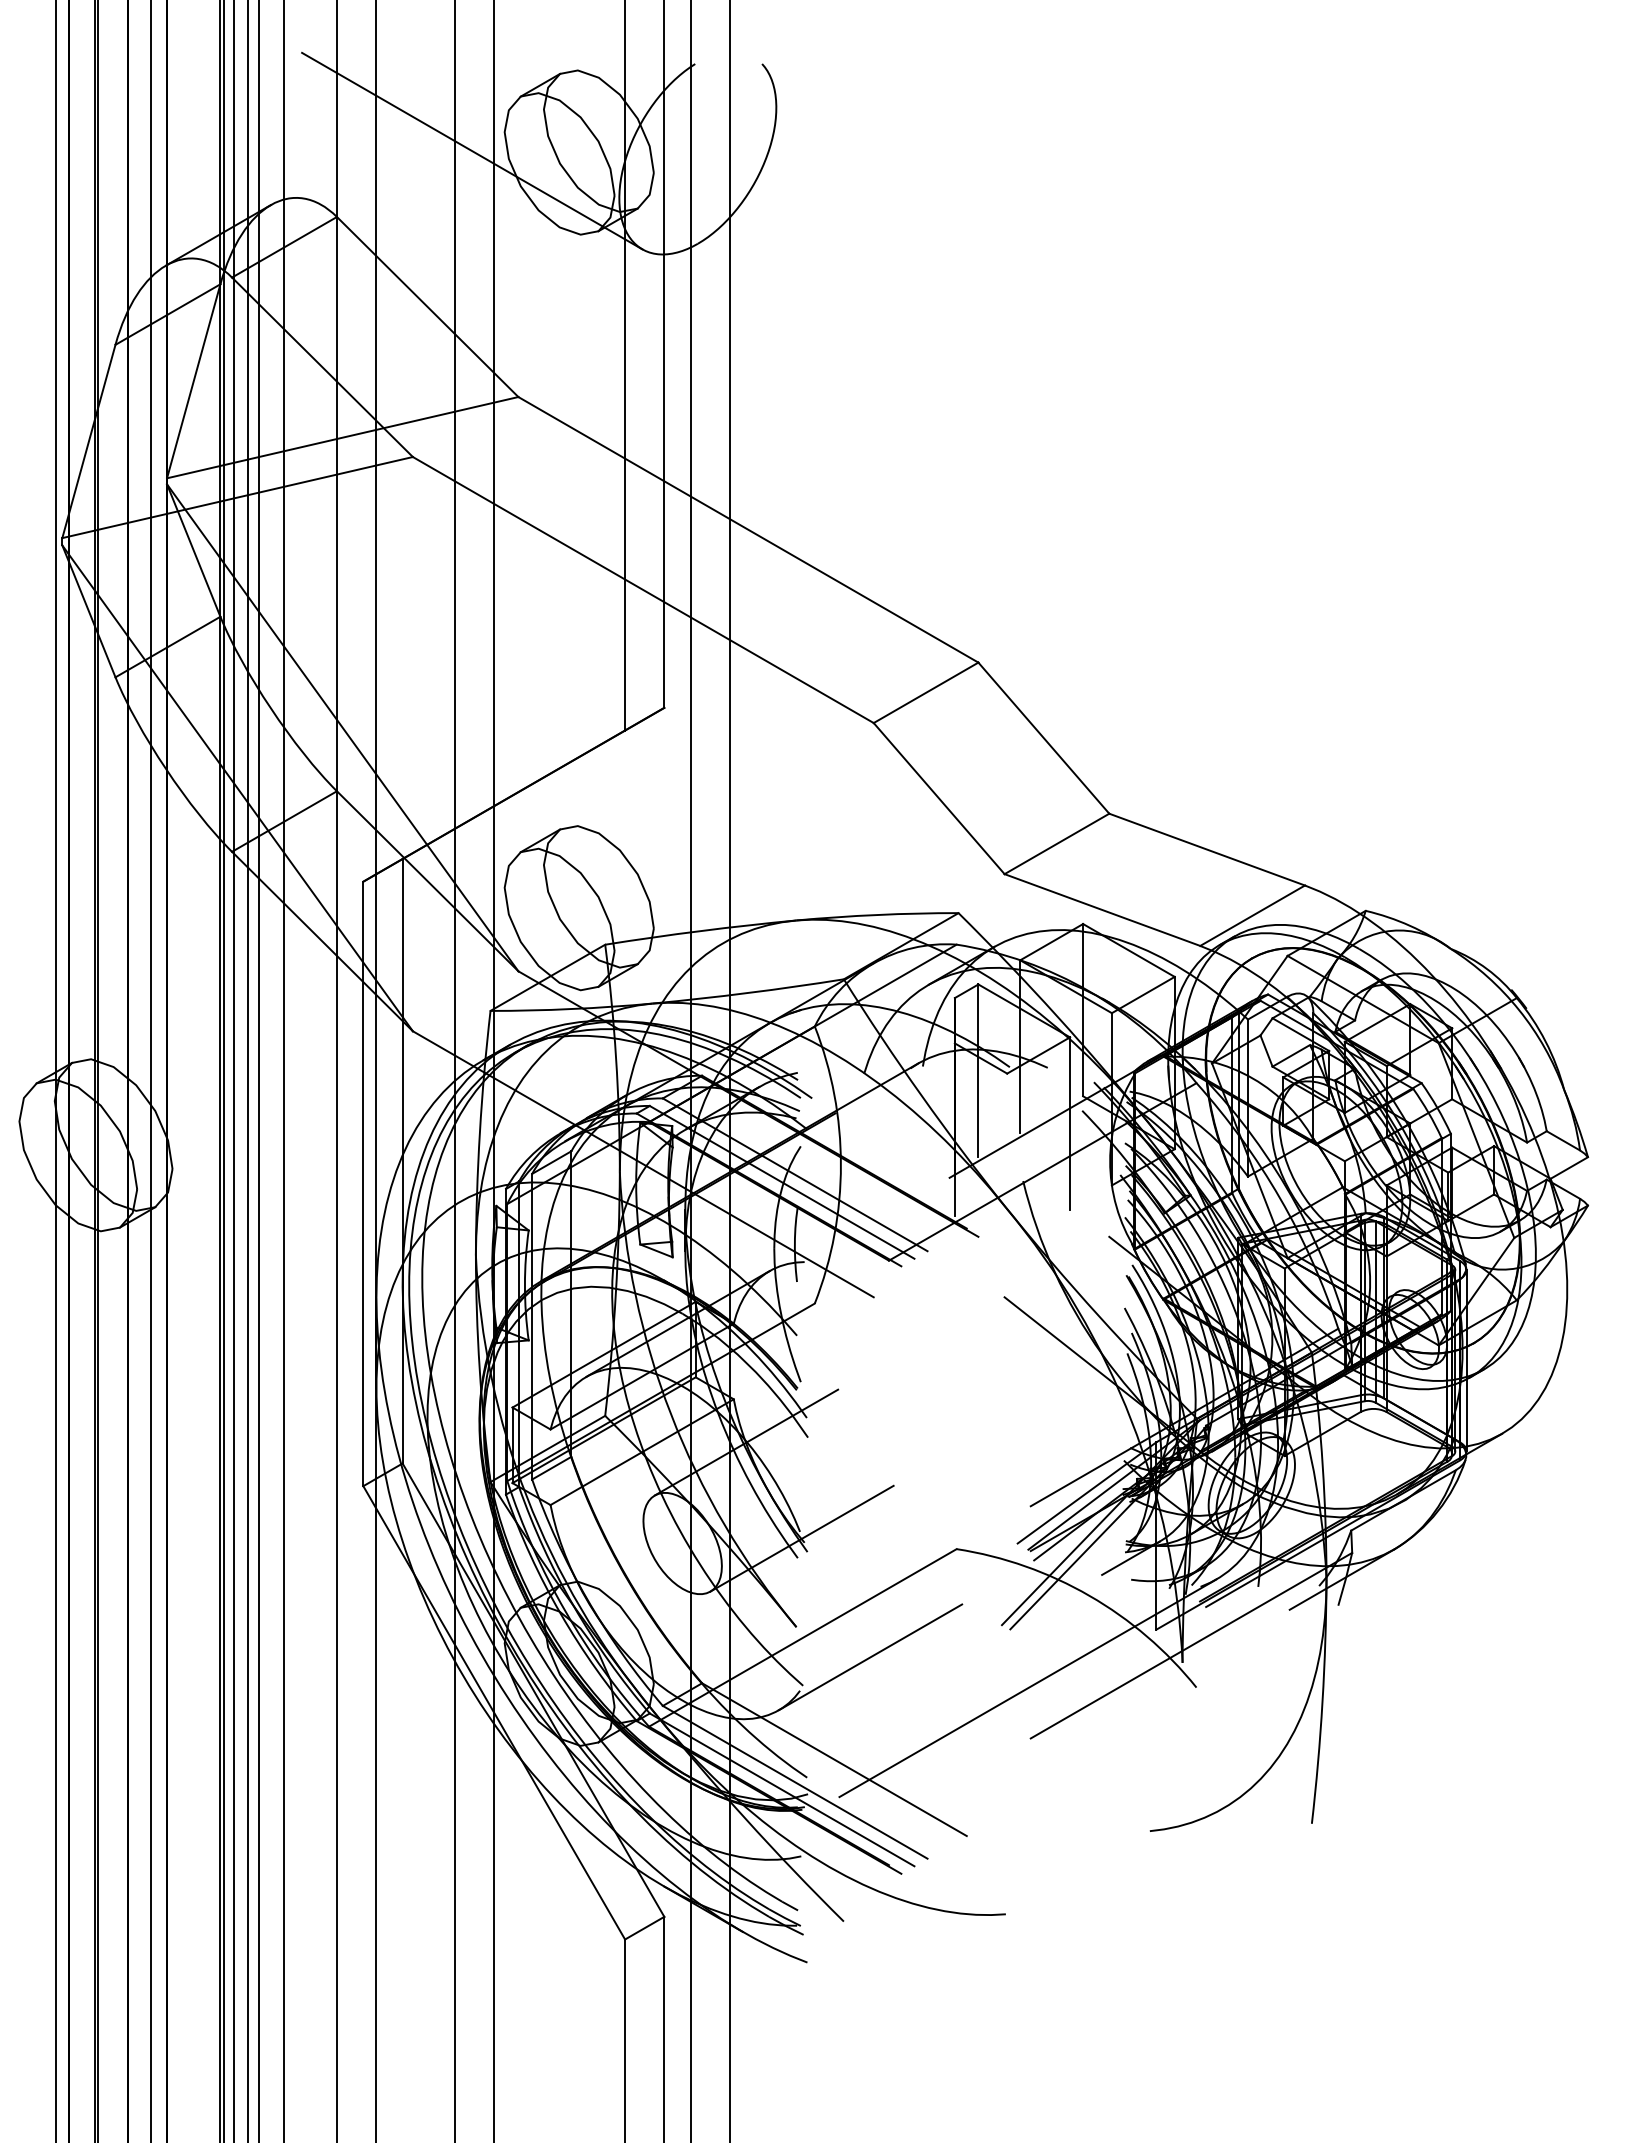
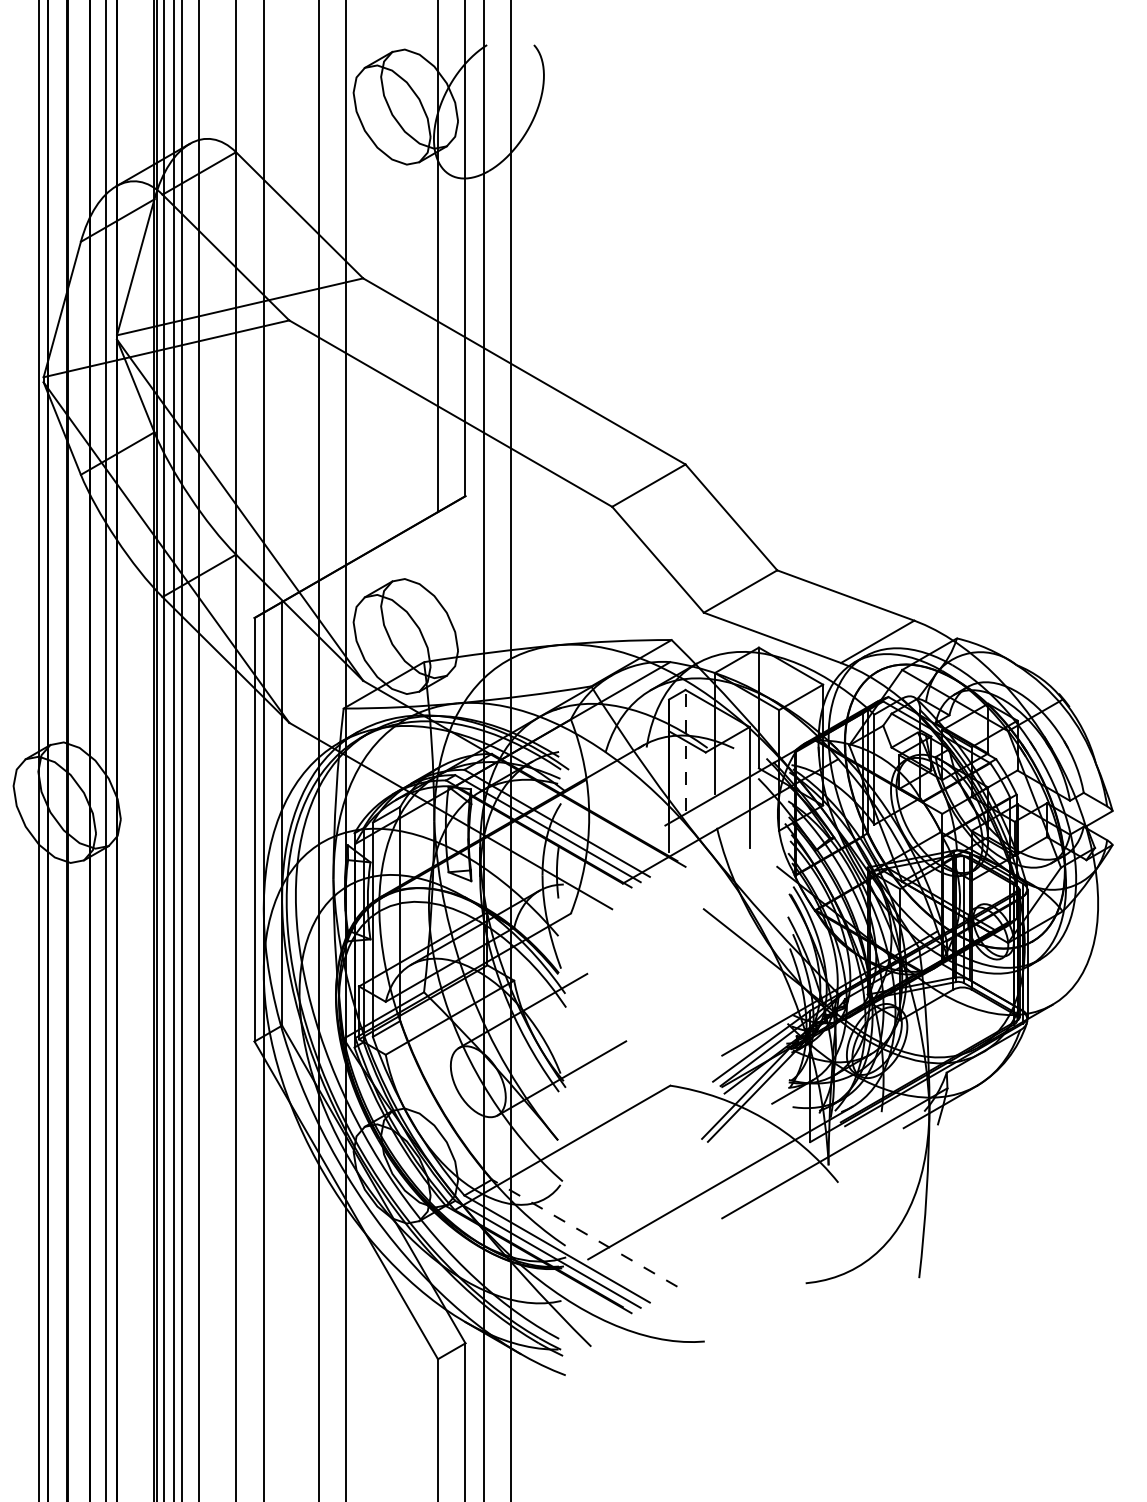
line: (472, 150) -> (331, 105), removed
line: (978, 1070) -> (685, 750), solid -> dashed
line: (870, 1657) -> (609, 1161), removed
line: (834, 1759) -> (584, 1233), solid -> dashed

